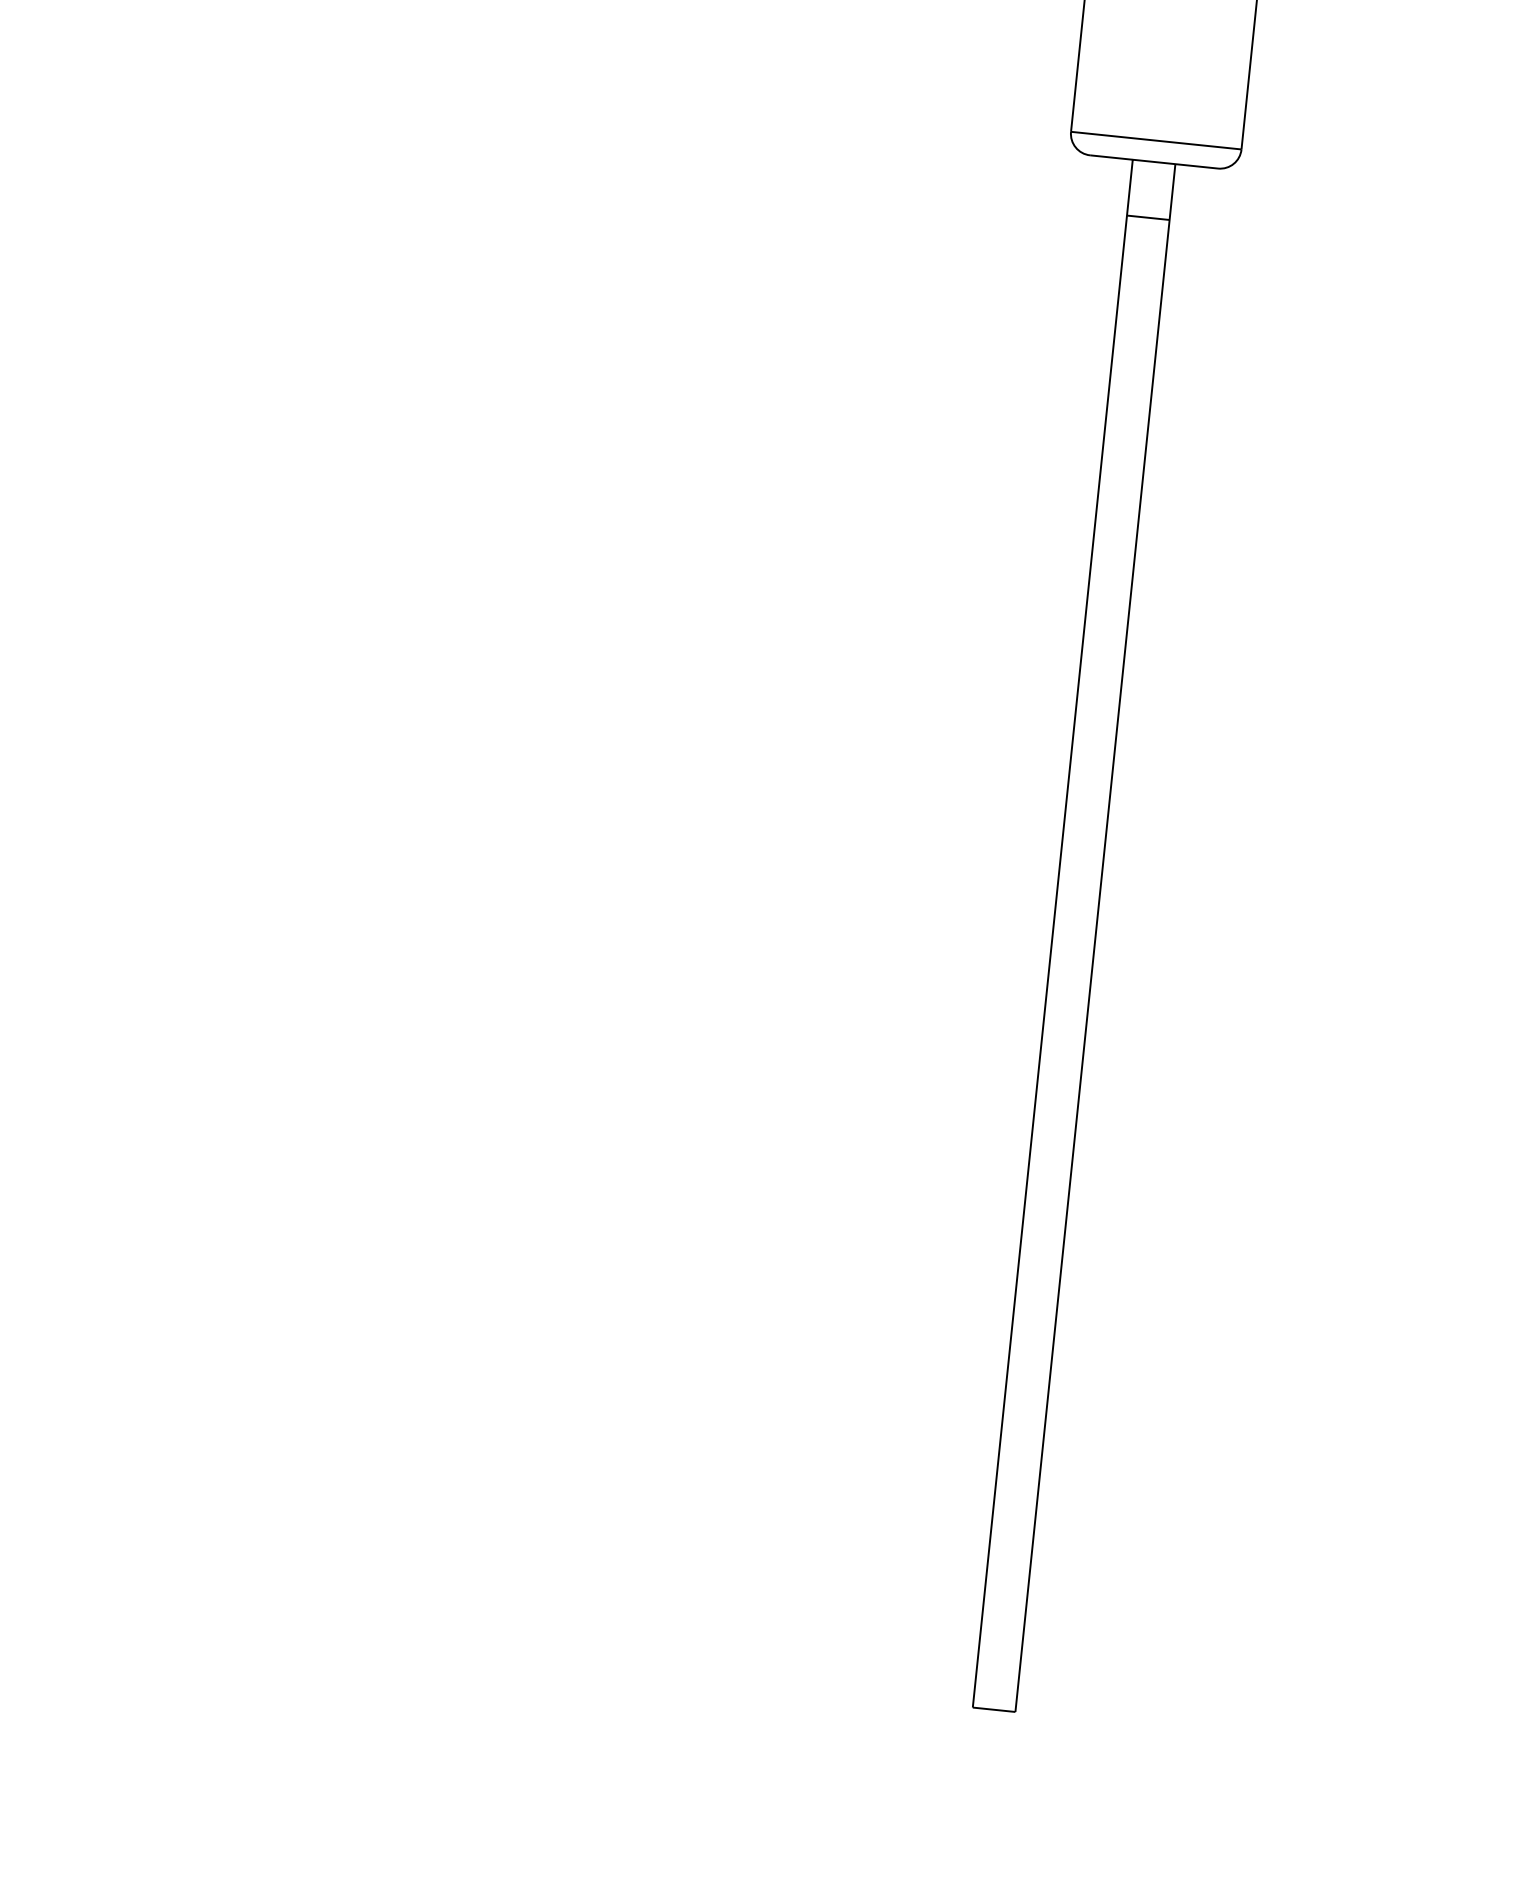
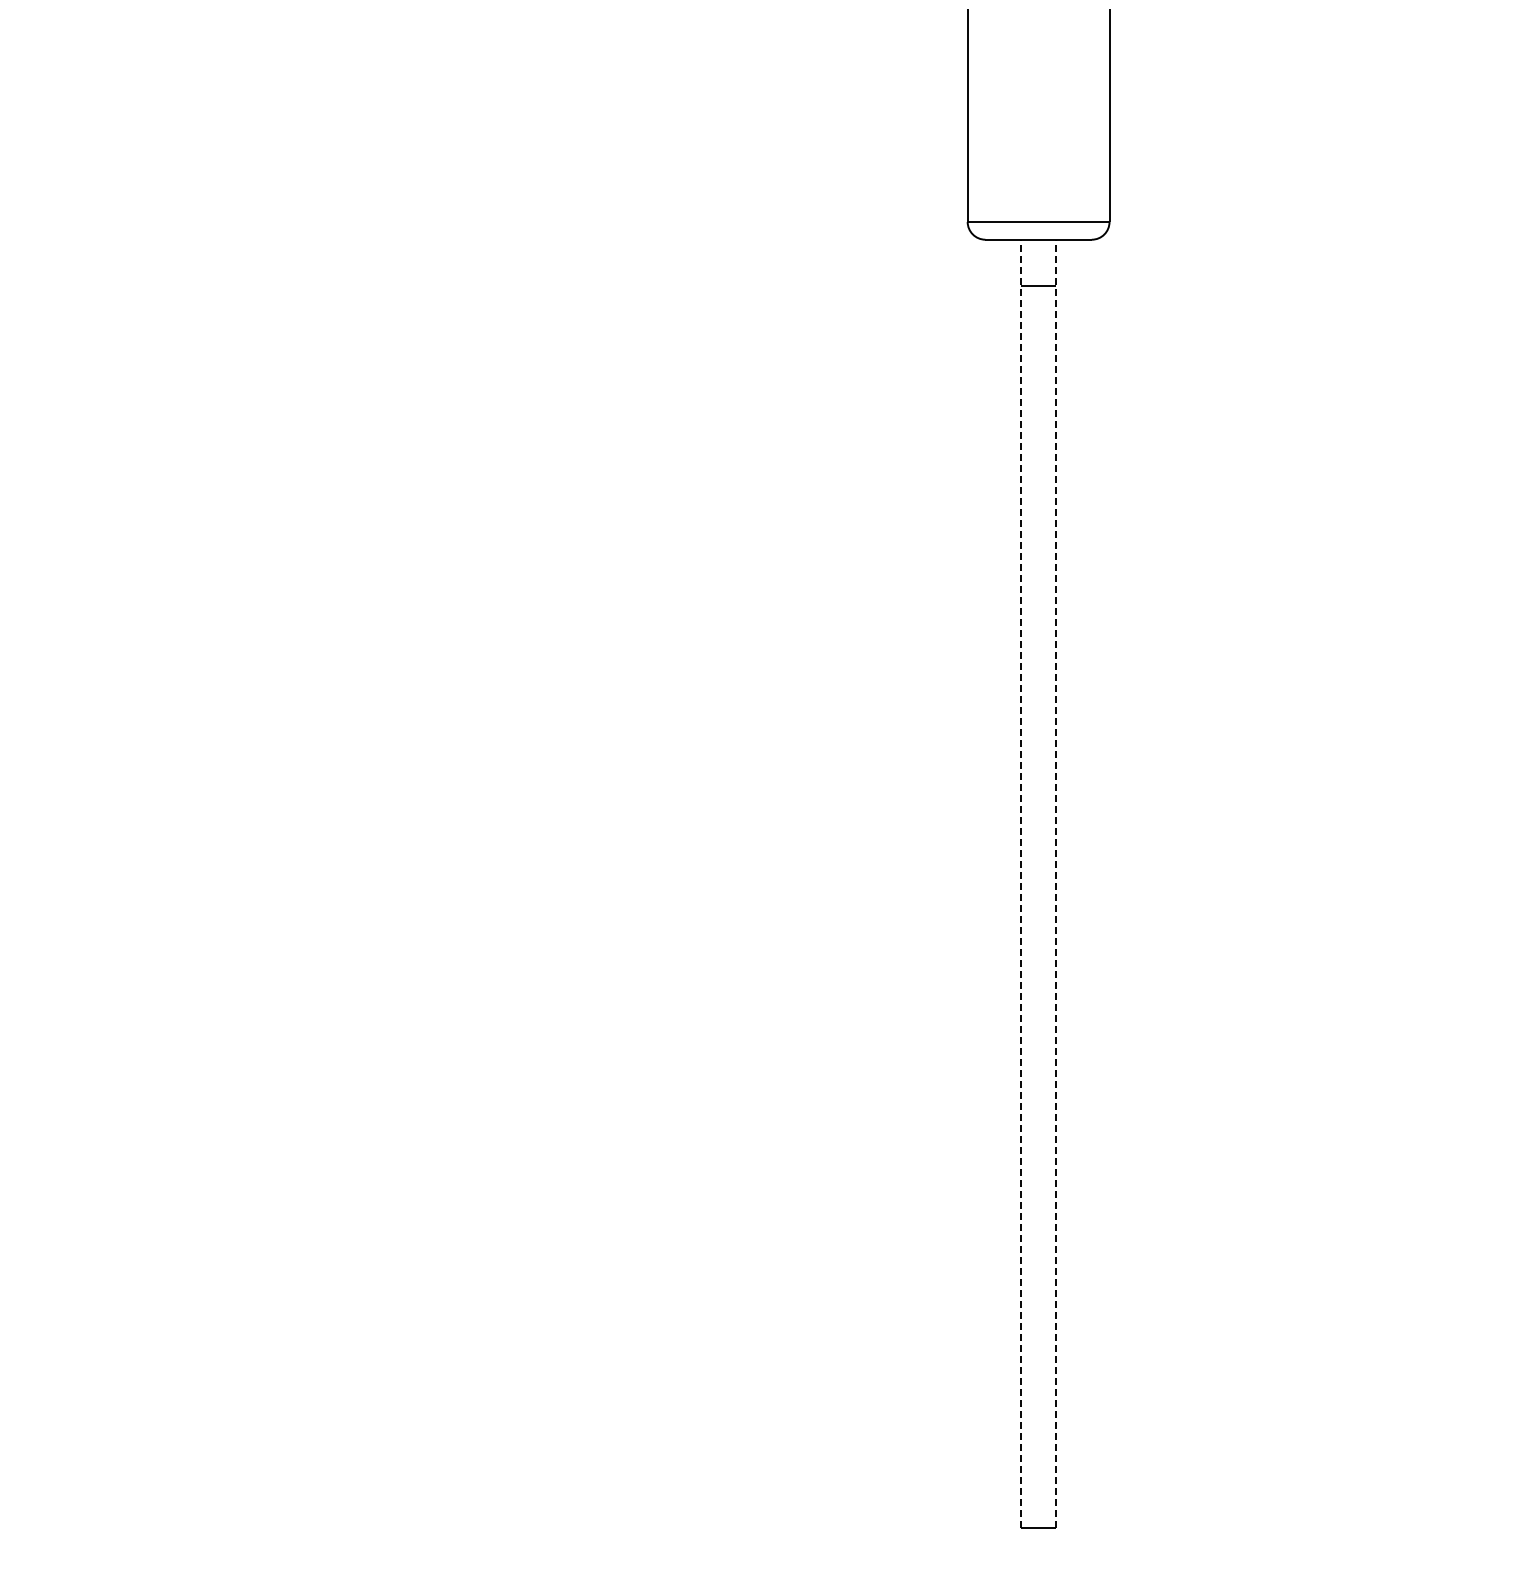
line: (1052, 933) -> (1020, 883), solid -> dashed
line: (1095, 937) -> (1056, 883), solid -> dashed

